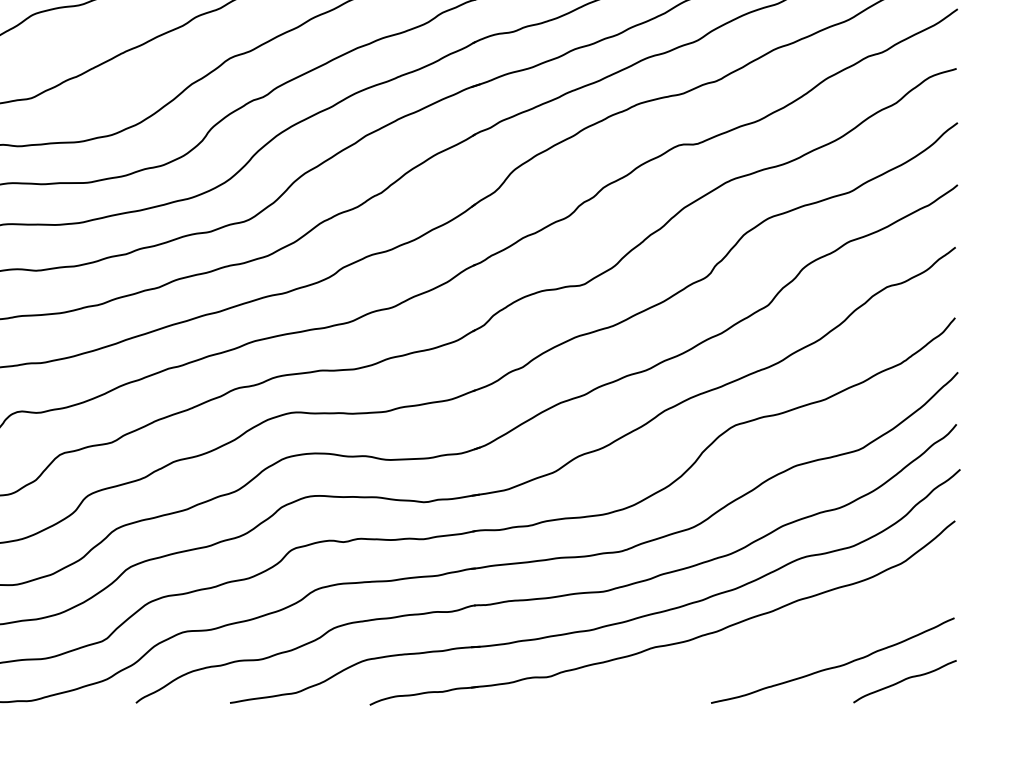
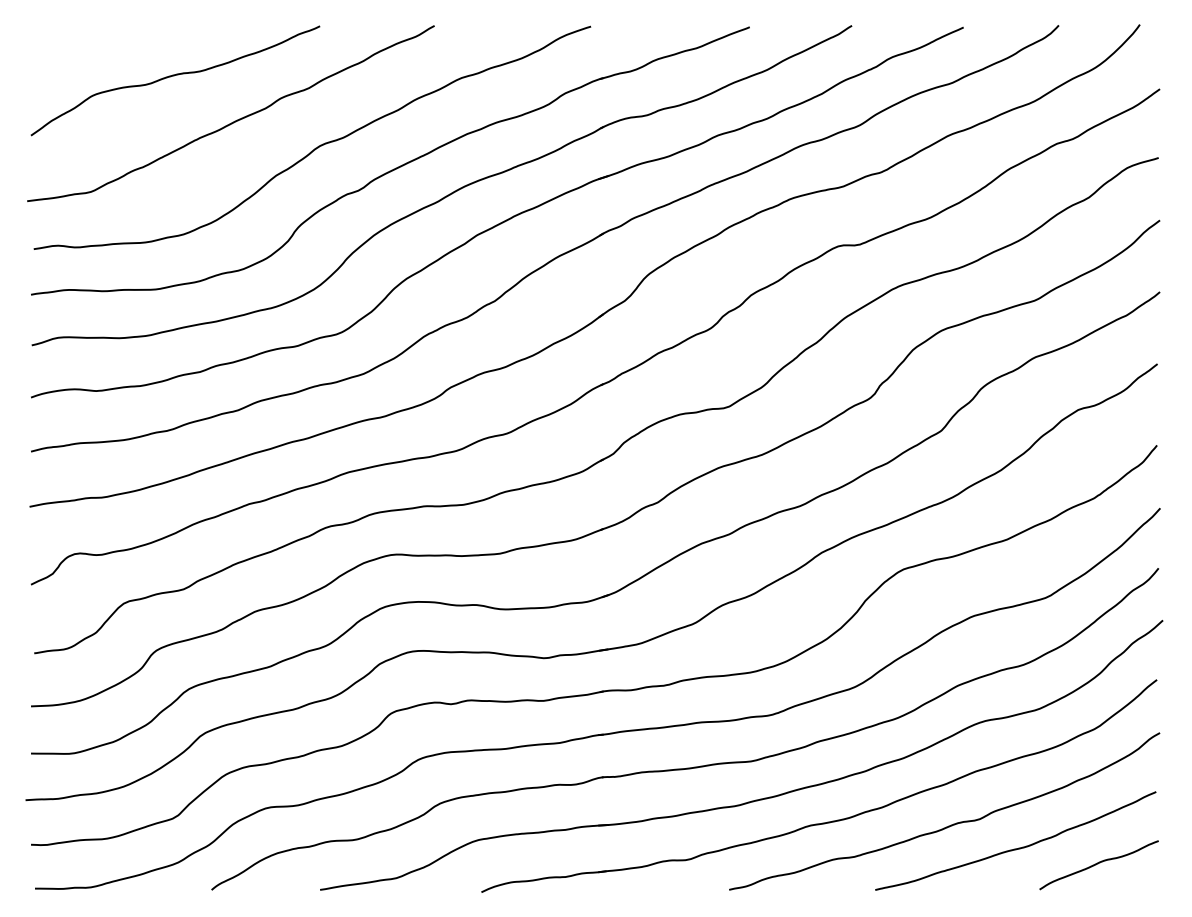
curve: (774, 647) -> (948, 825), added

